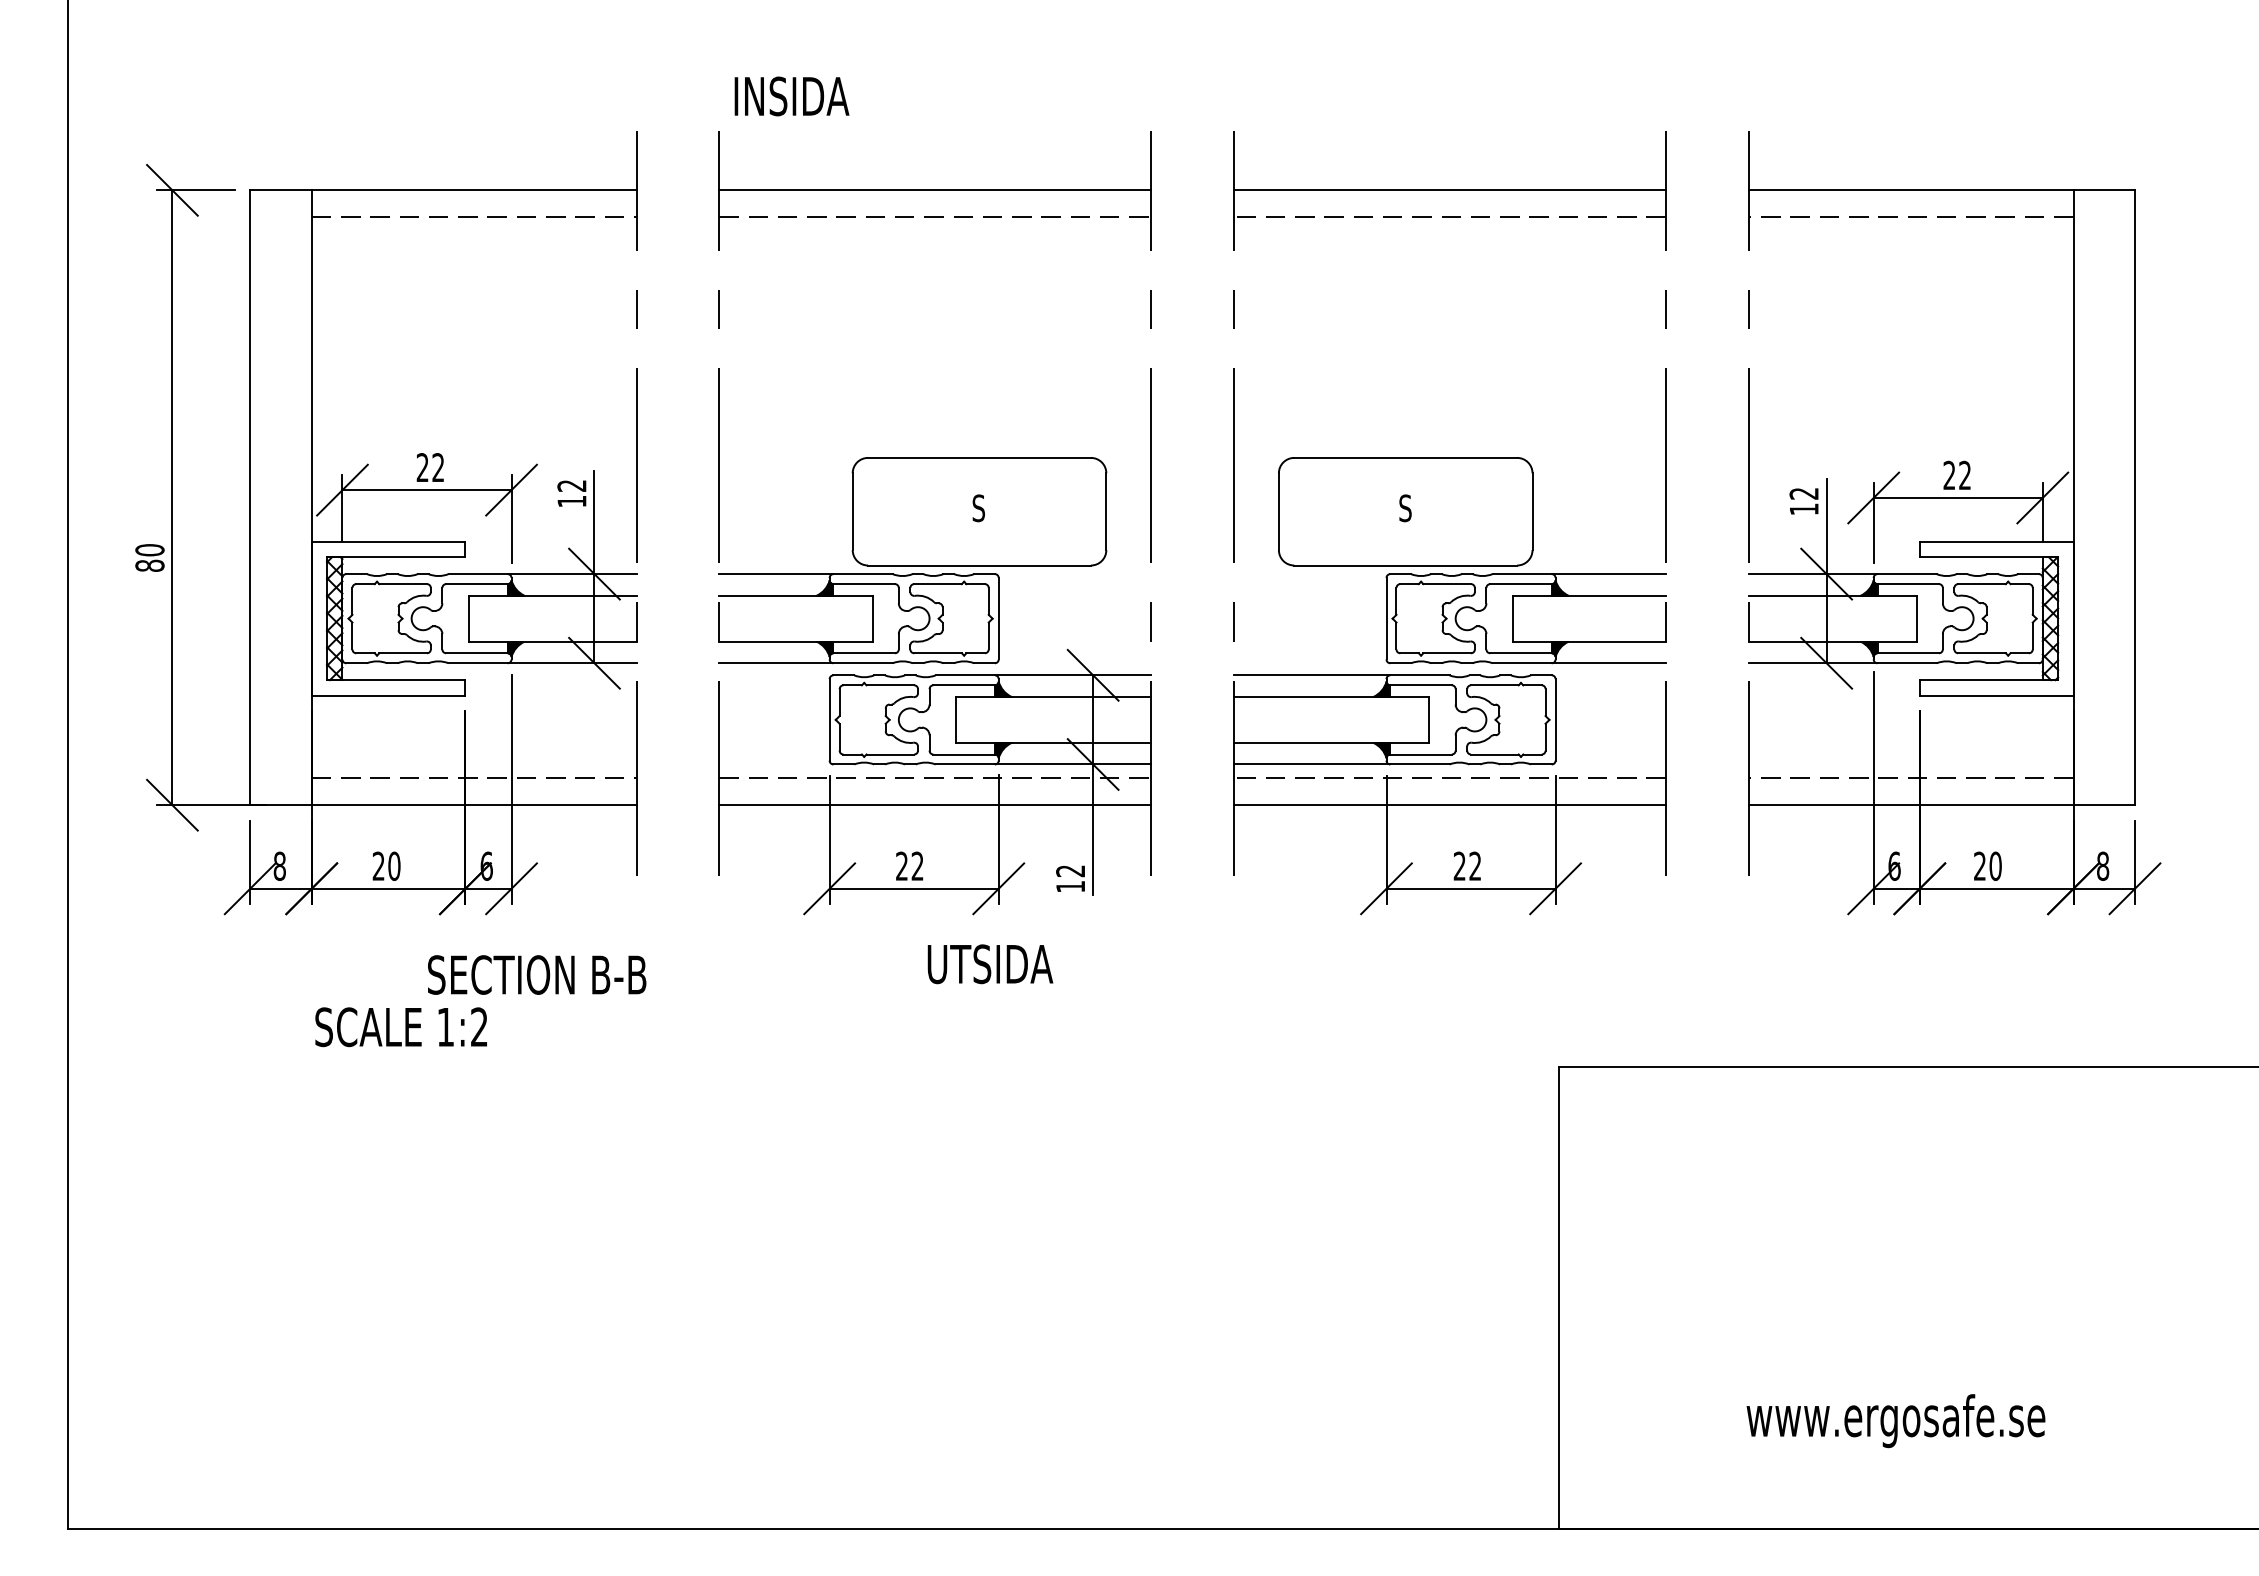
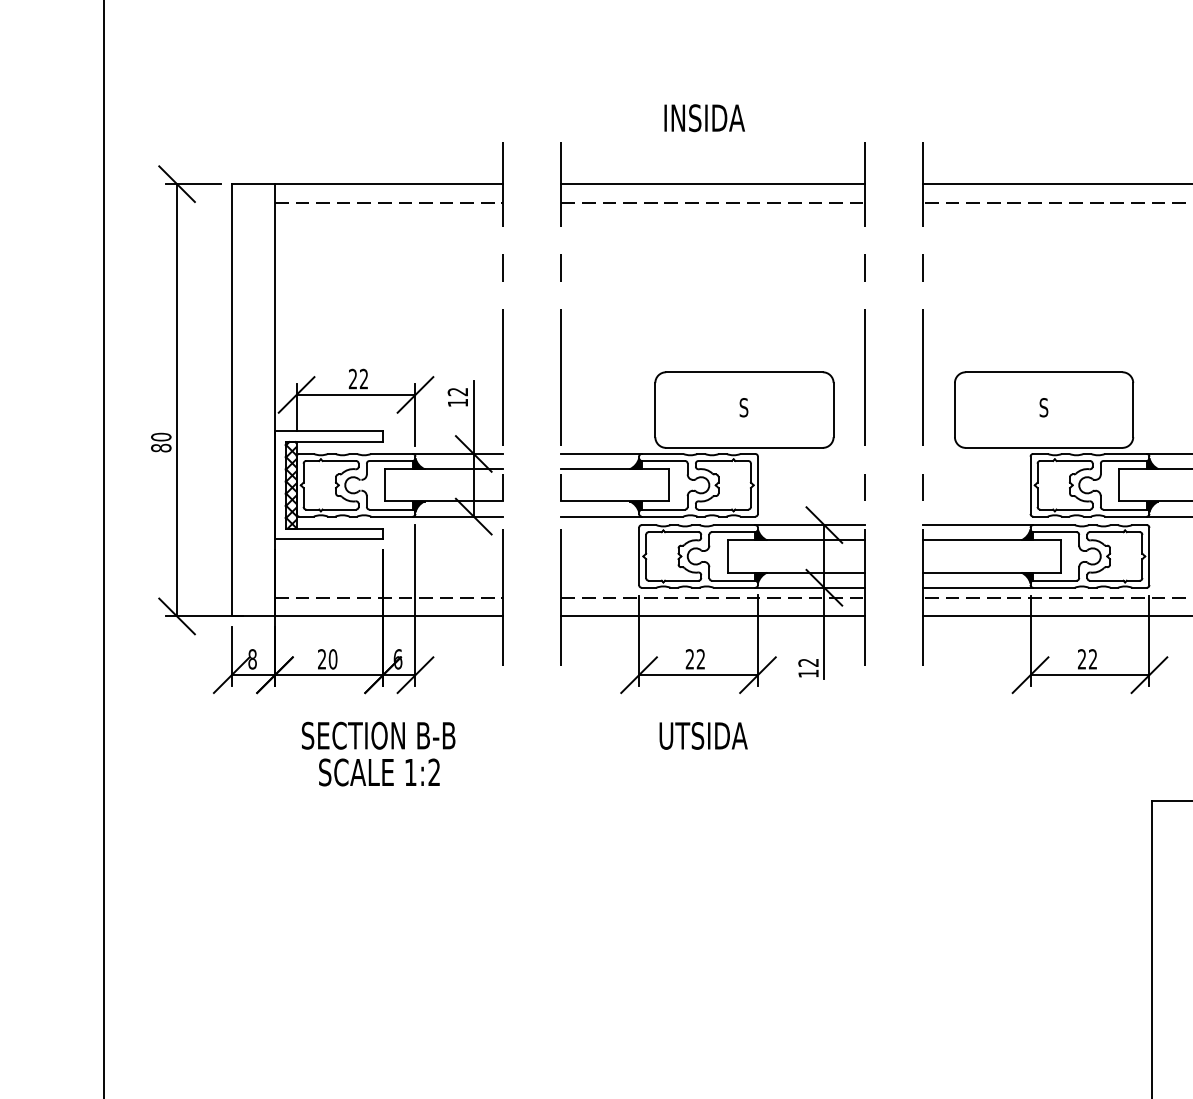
text: (791, 96) -> (704, 118), moved
text: (990, 964) -> (703, 736), moved
text: (537, 974) -> (378, 735), moved
text: (400, 1027) -> (378, 772), moved

